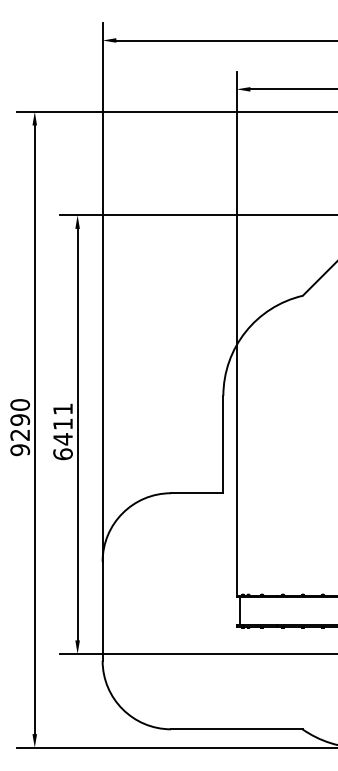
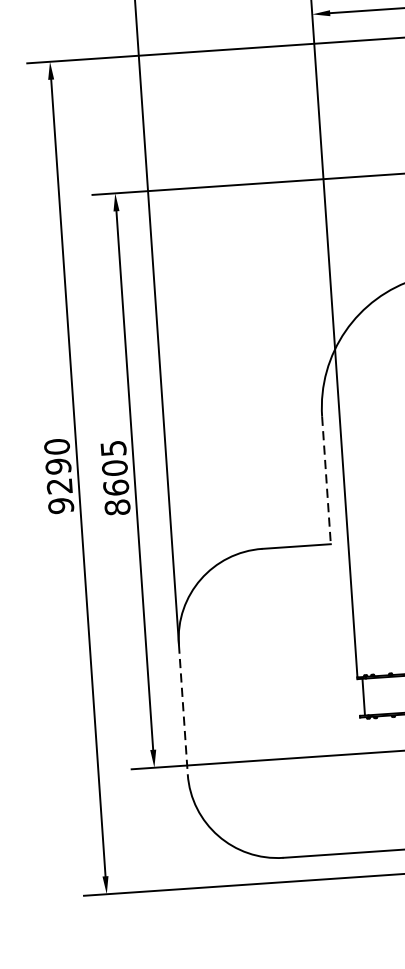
text: (62, 431) -> (114, 477), 6411 -> 8605
line: (223, 444) -> (326, 480), solid -> dashed
line: (102, 611) -> (183, 709), solid -> dashed

